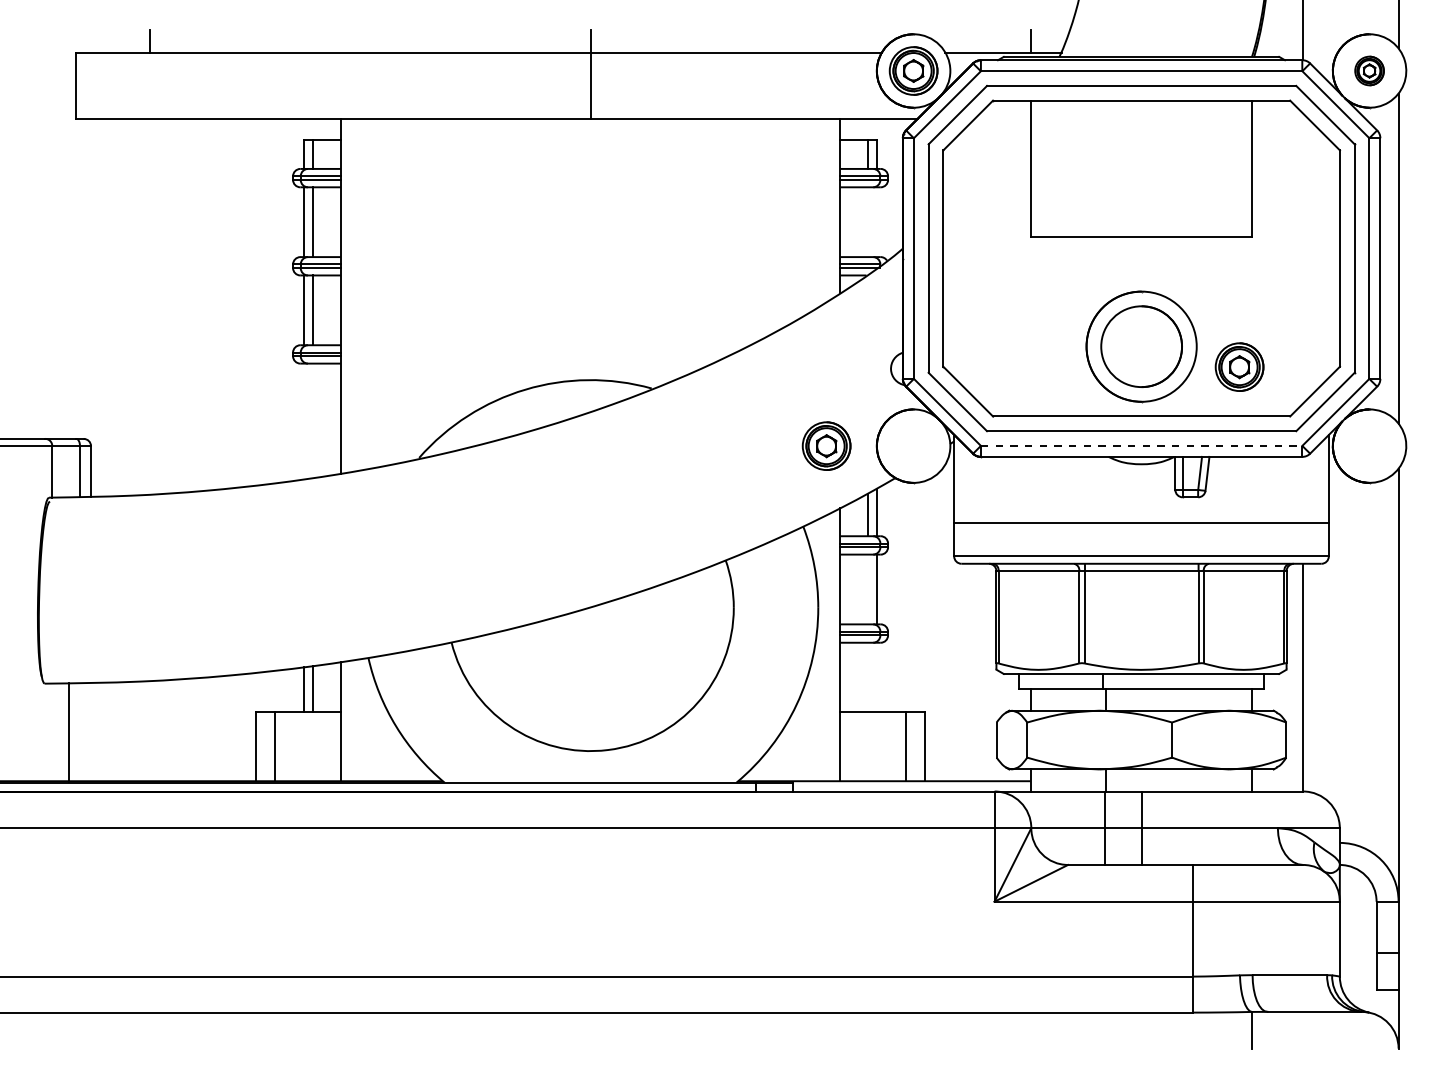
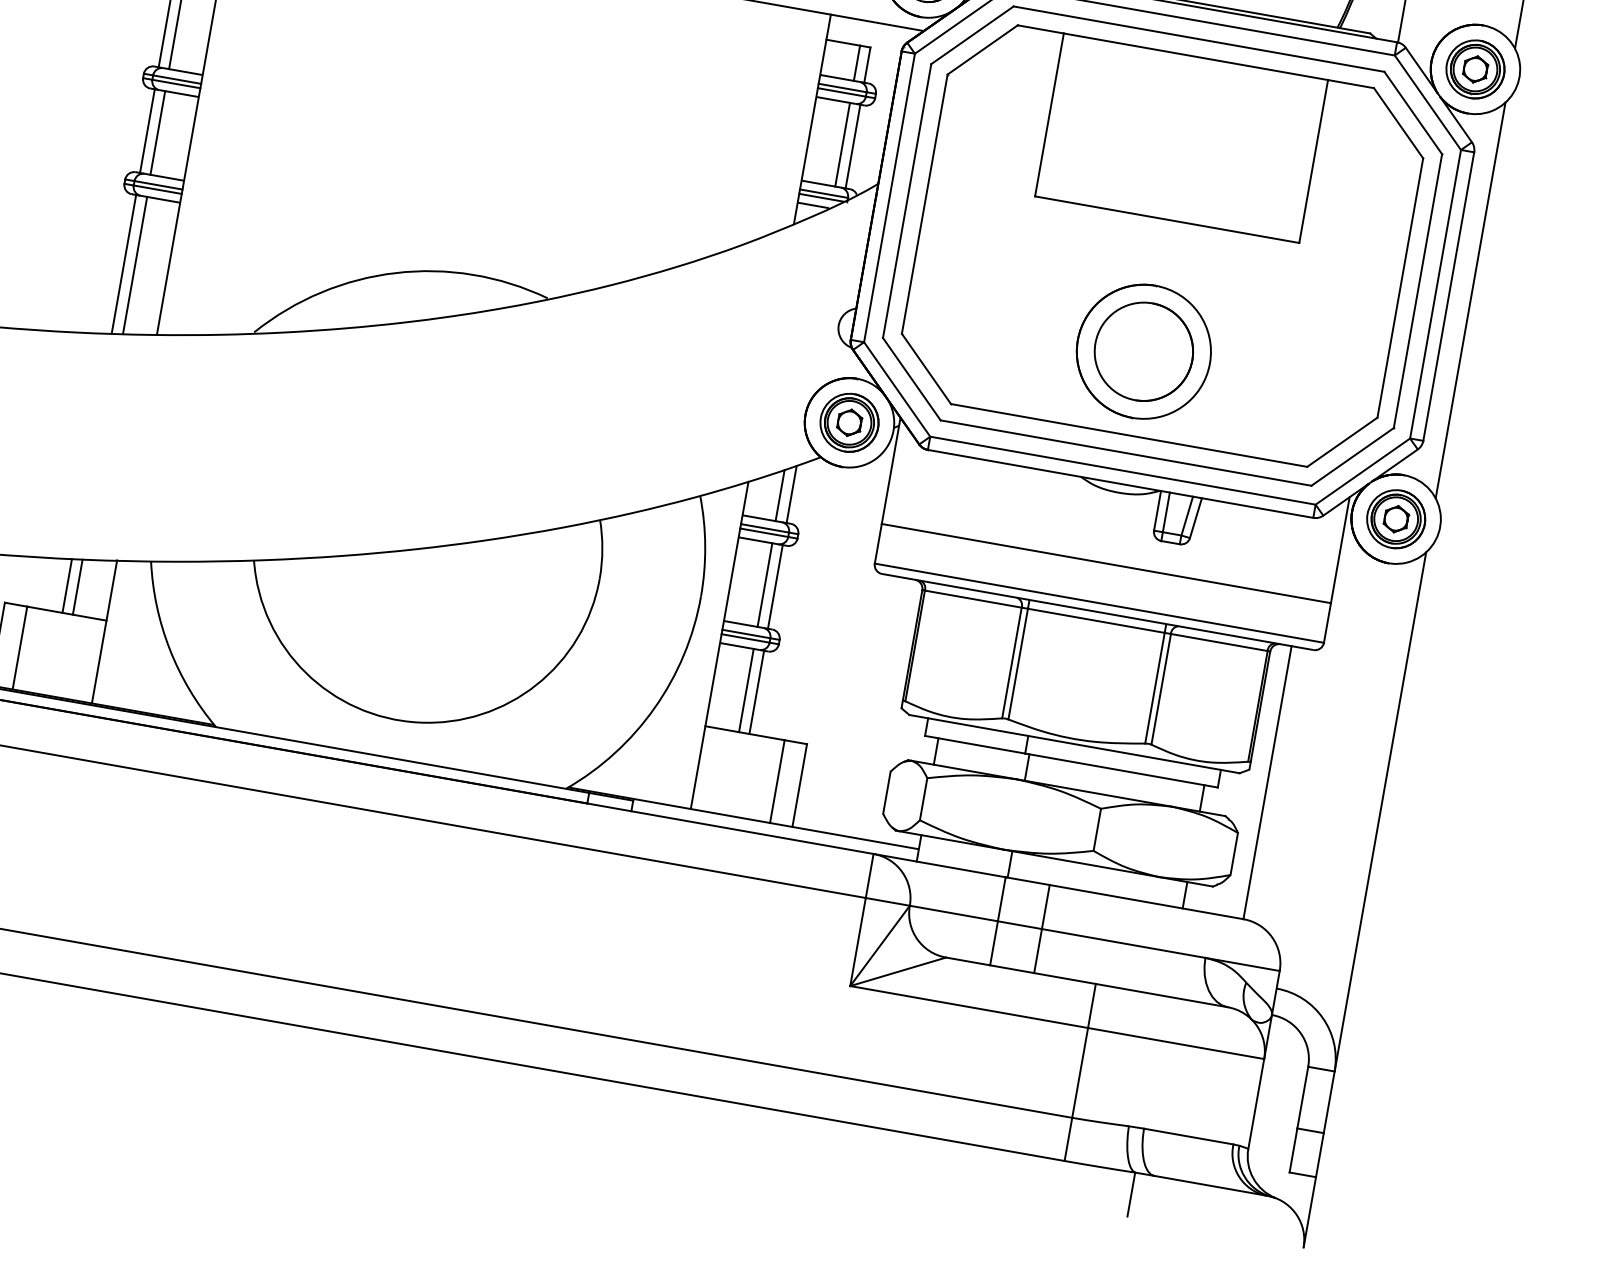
part: (1369, 70) -> (1475, 68), size x1.67
line: (868, 222) -> (842, 145), added
line: (877, 222) -> (853, 147), added
part: (1239, 366) -> (1396, 518), moved
line: (313, 420) -> (135, 265), added
line: (304, 421) -> (124, 264), added
part: (826, 445) -> (849, 422), moved
line: (1141, 445) -> (1122, 470), dashed -> solid
line: (868, 589) -> (765, 585), added
line: (868, 677) -> (746, 690), added
line: (877, 677) -> (757, 692), added

